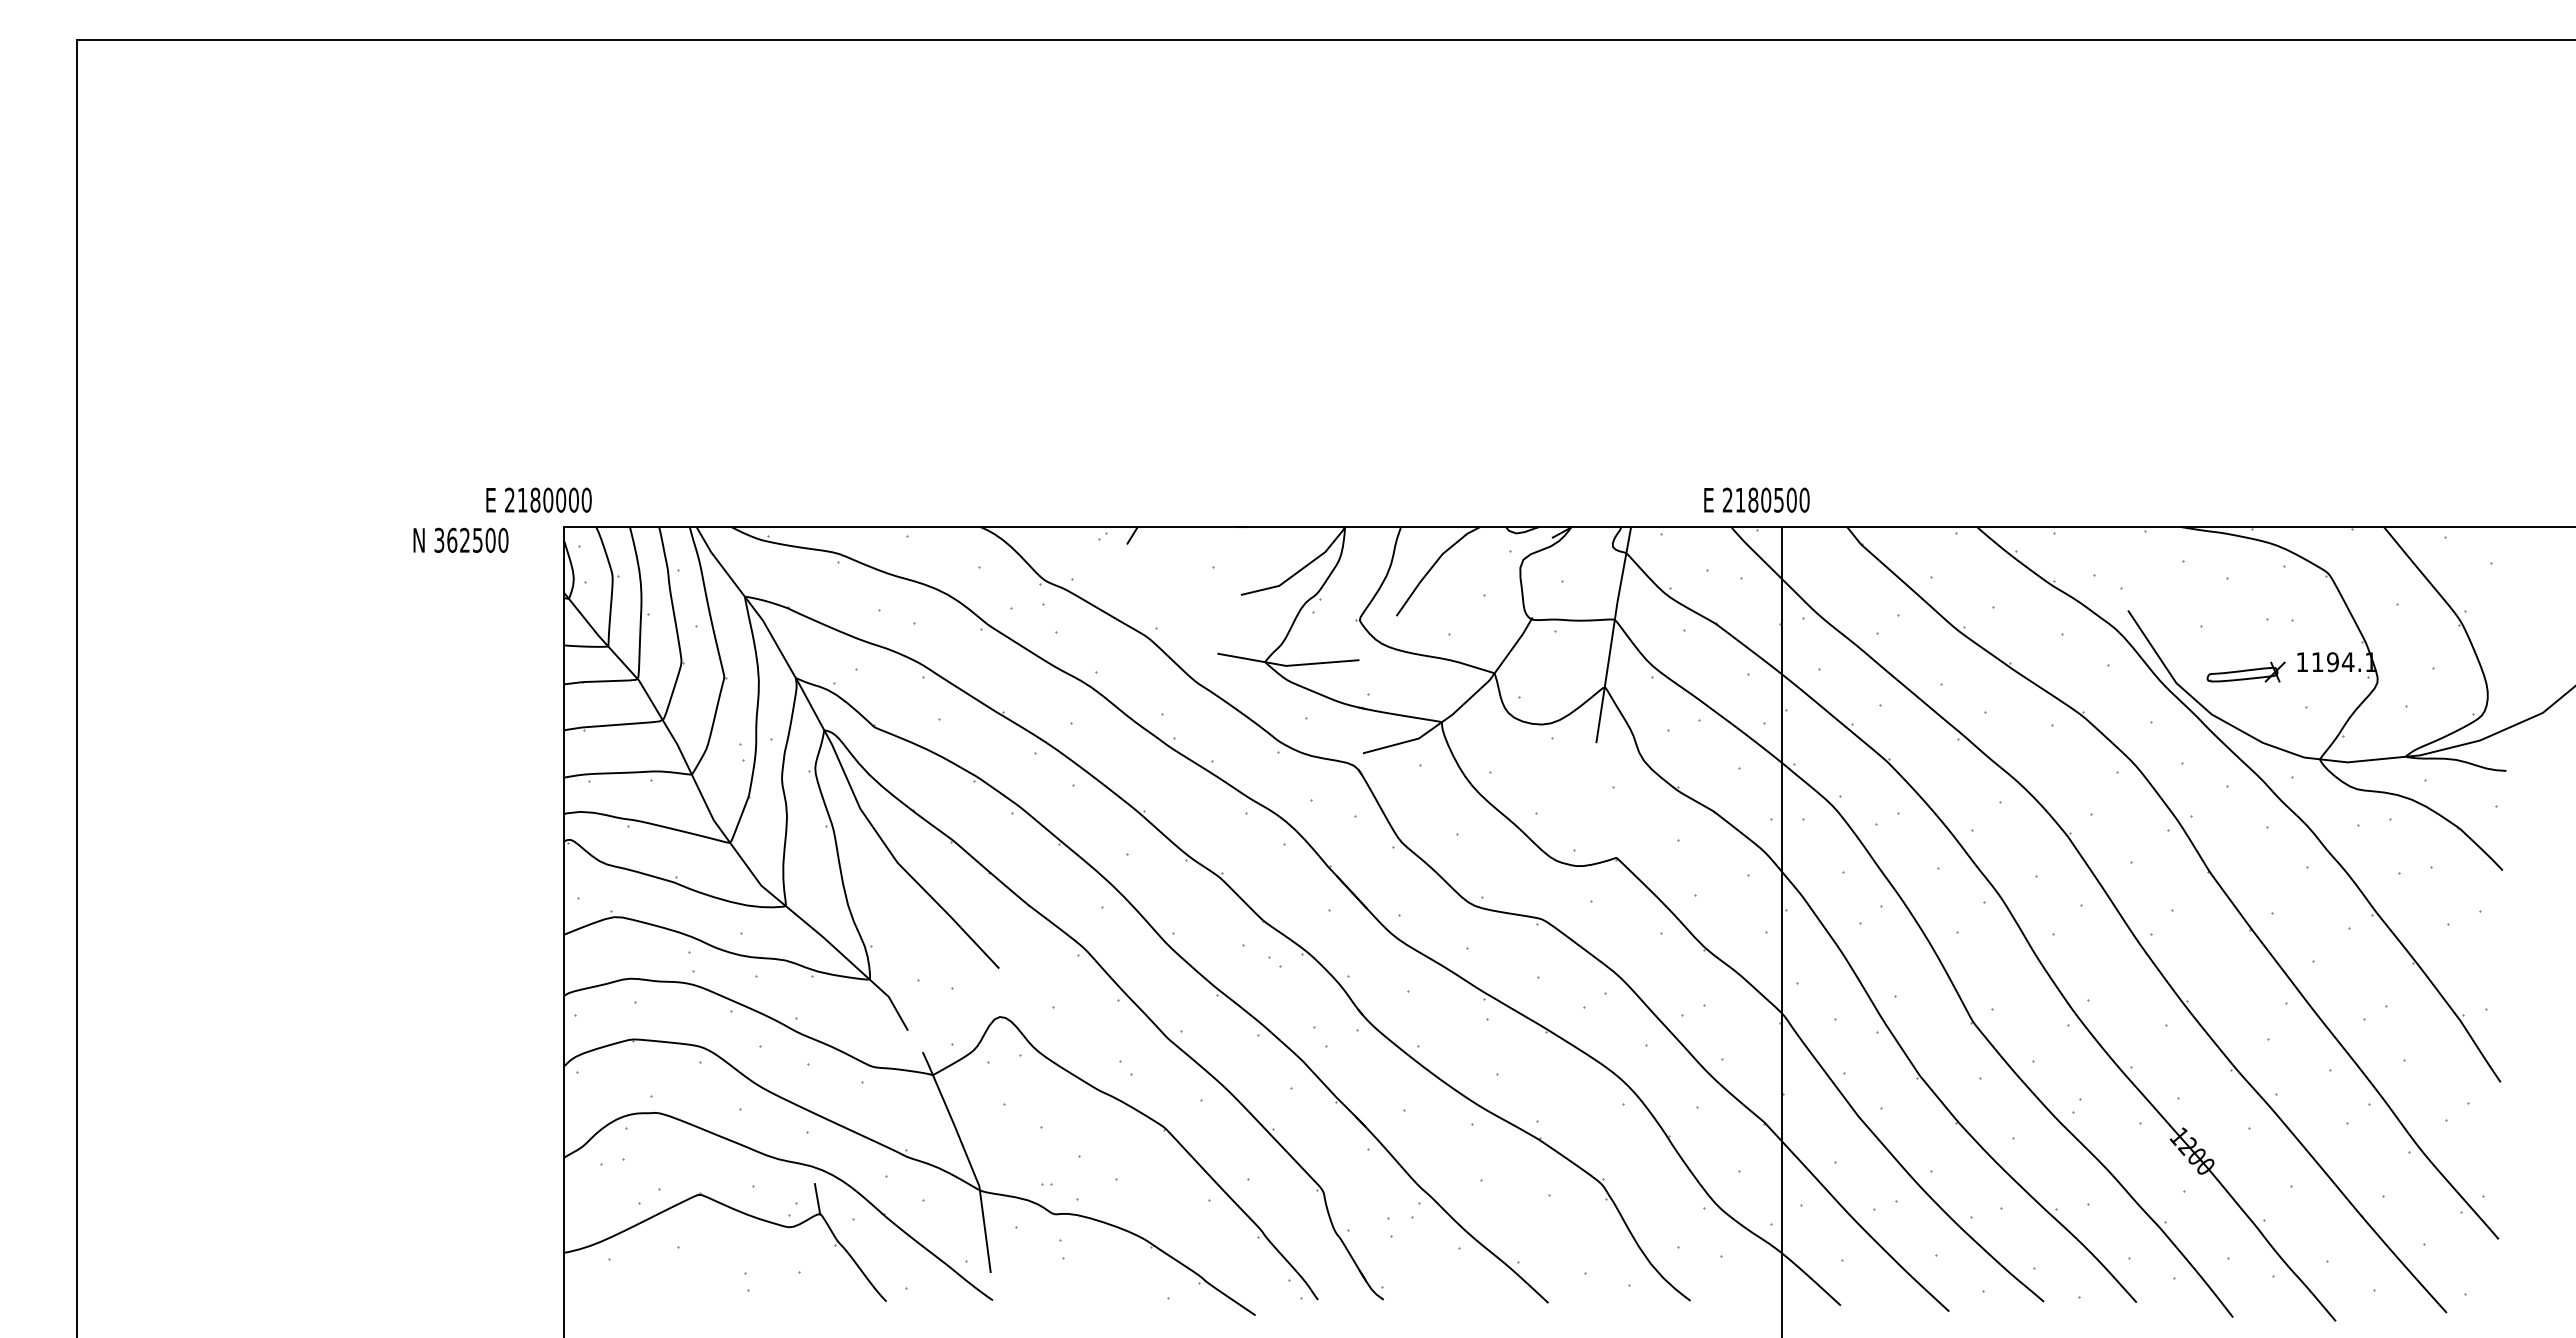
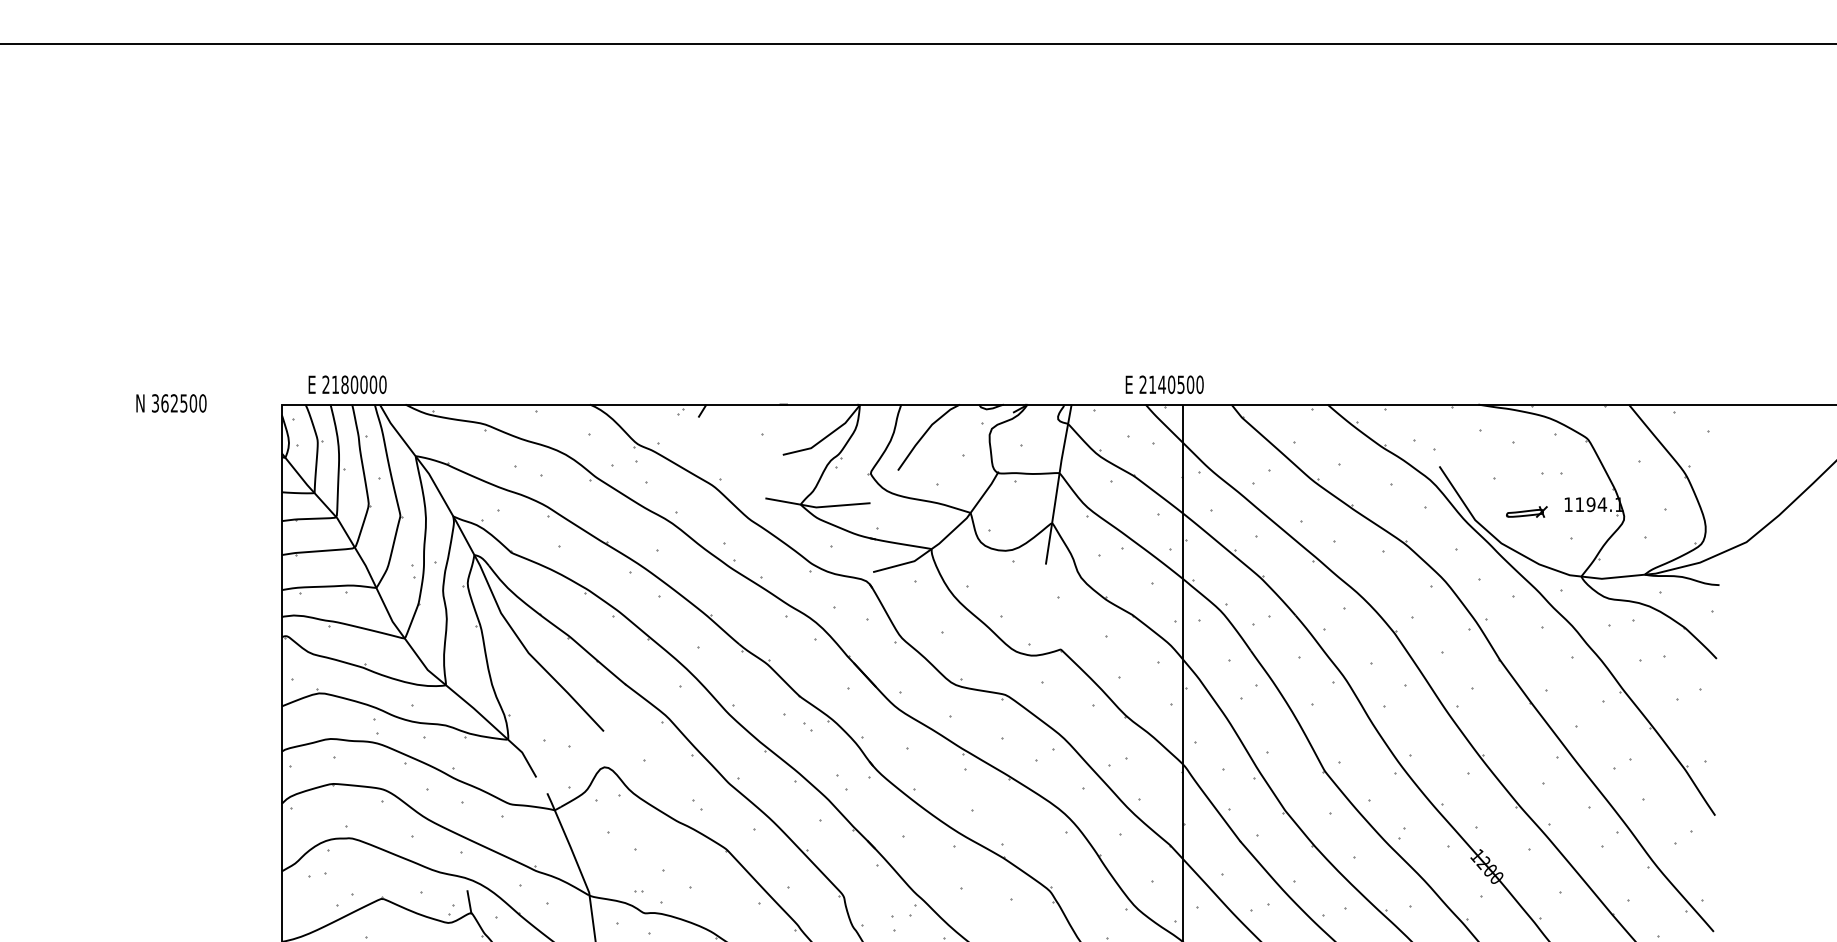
text: (538, 499) -> (347, 384), moved
text: (1753, 499) -> (1162, 384), 2180500 -> 2140500
text: (460, 539) -> (171, 402), moved
part: (2245, 671) -> (1526, 511), size x0.7

